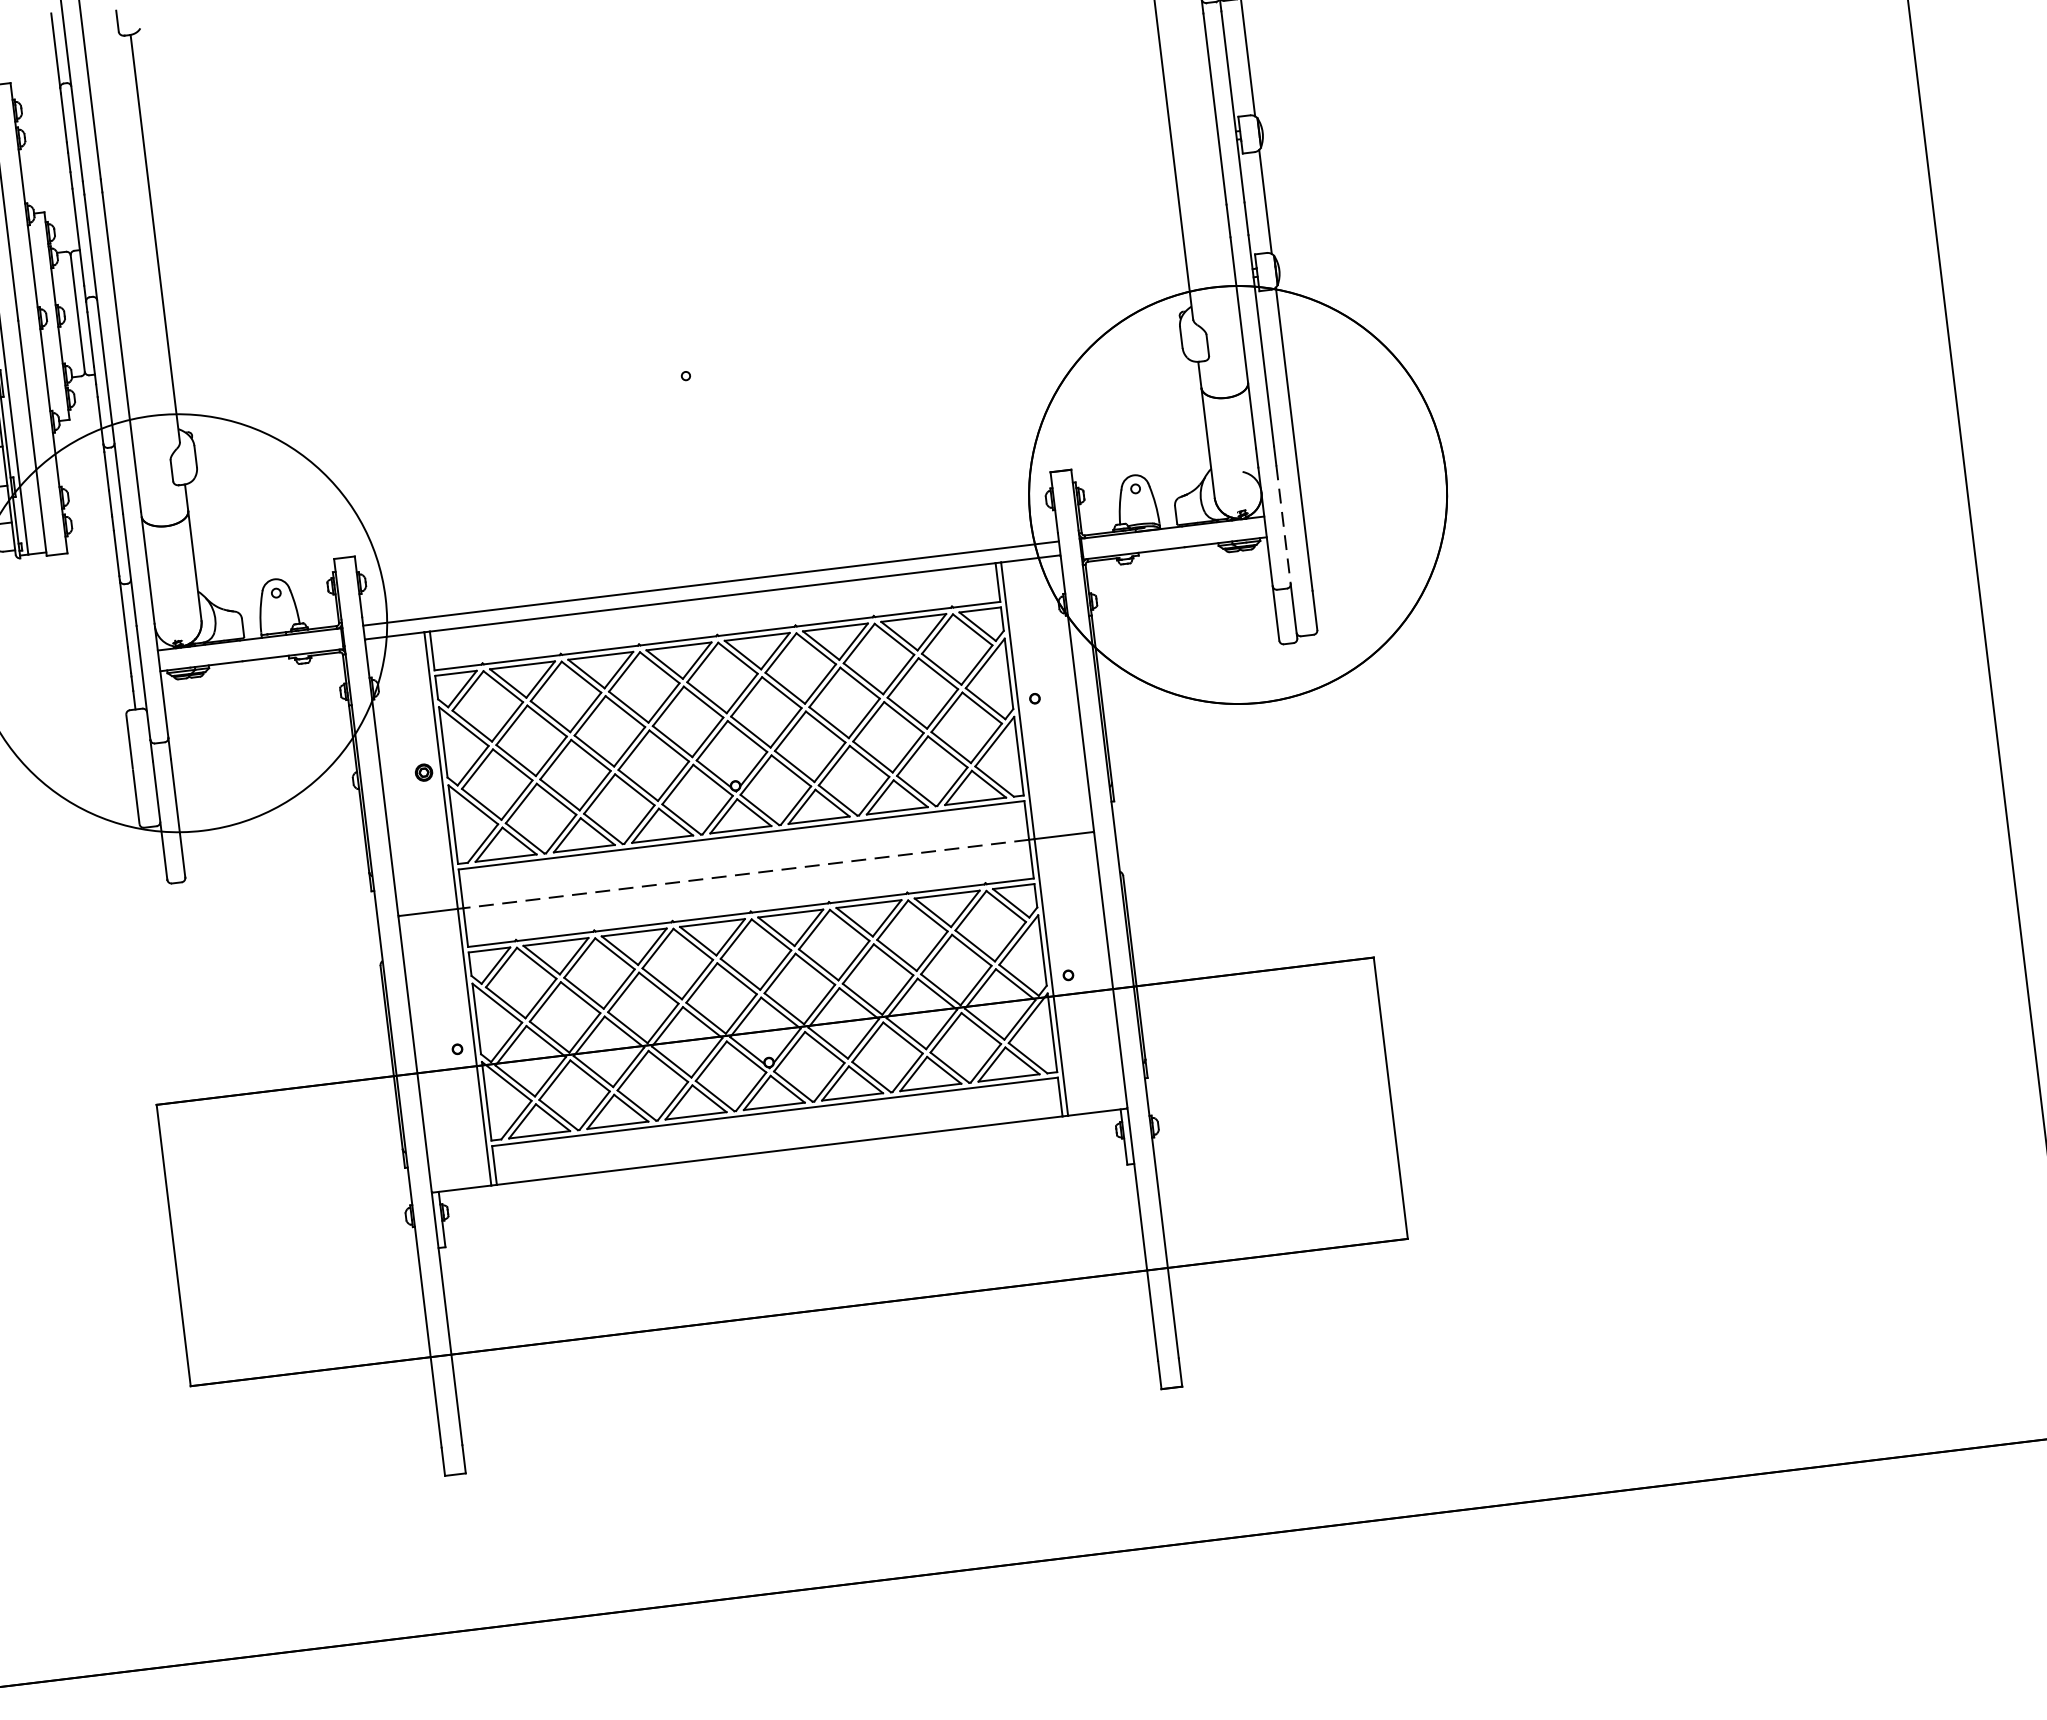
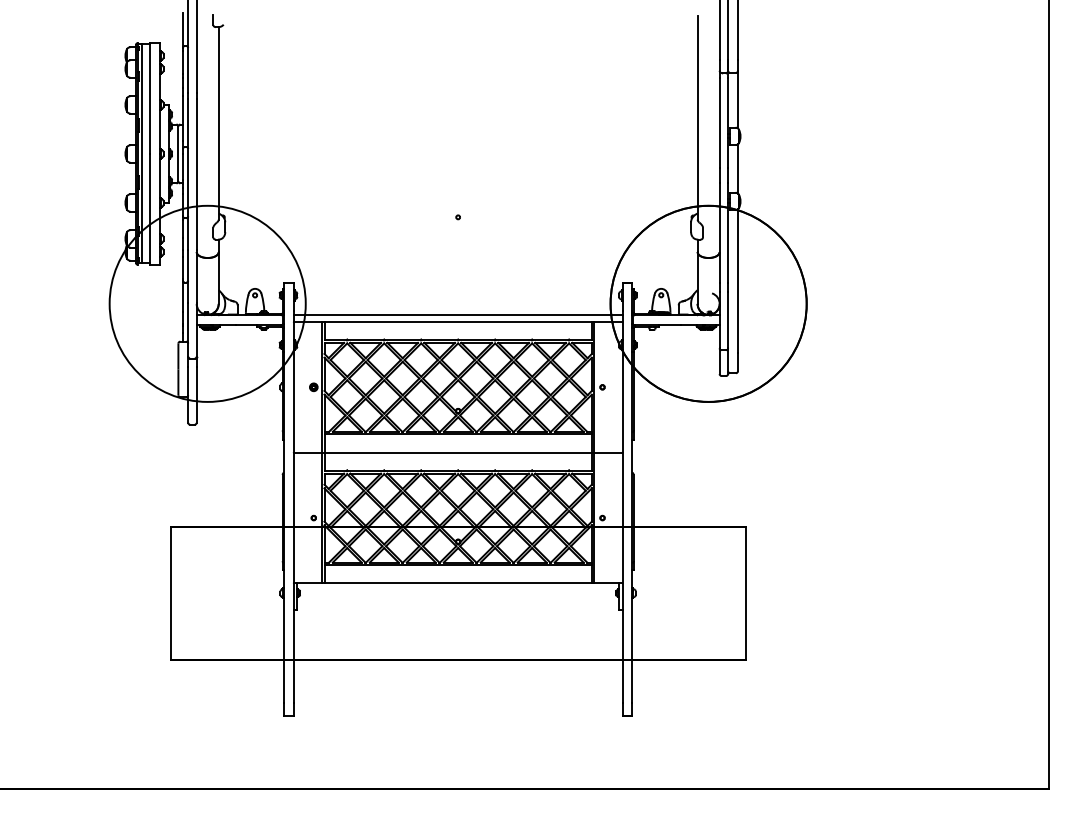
line: (1284, 525) -> (728, 320), dashed -> solid
line: (746, 873) -> (458, 452), dashed -> solid

